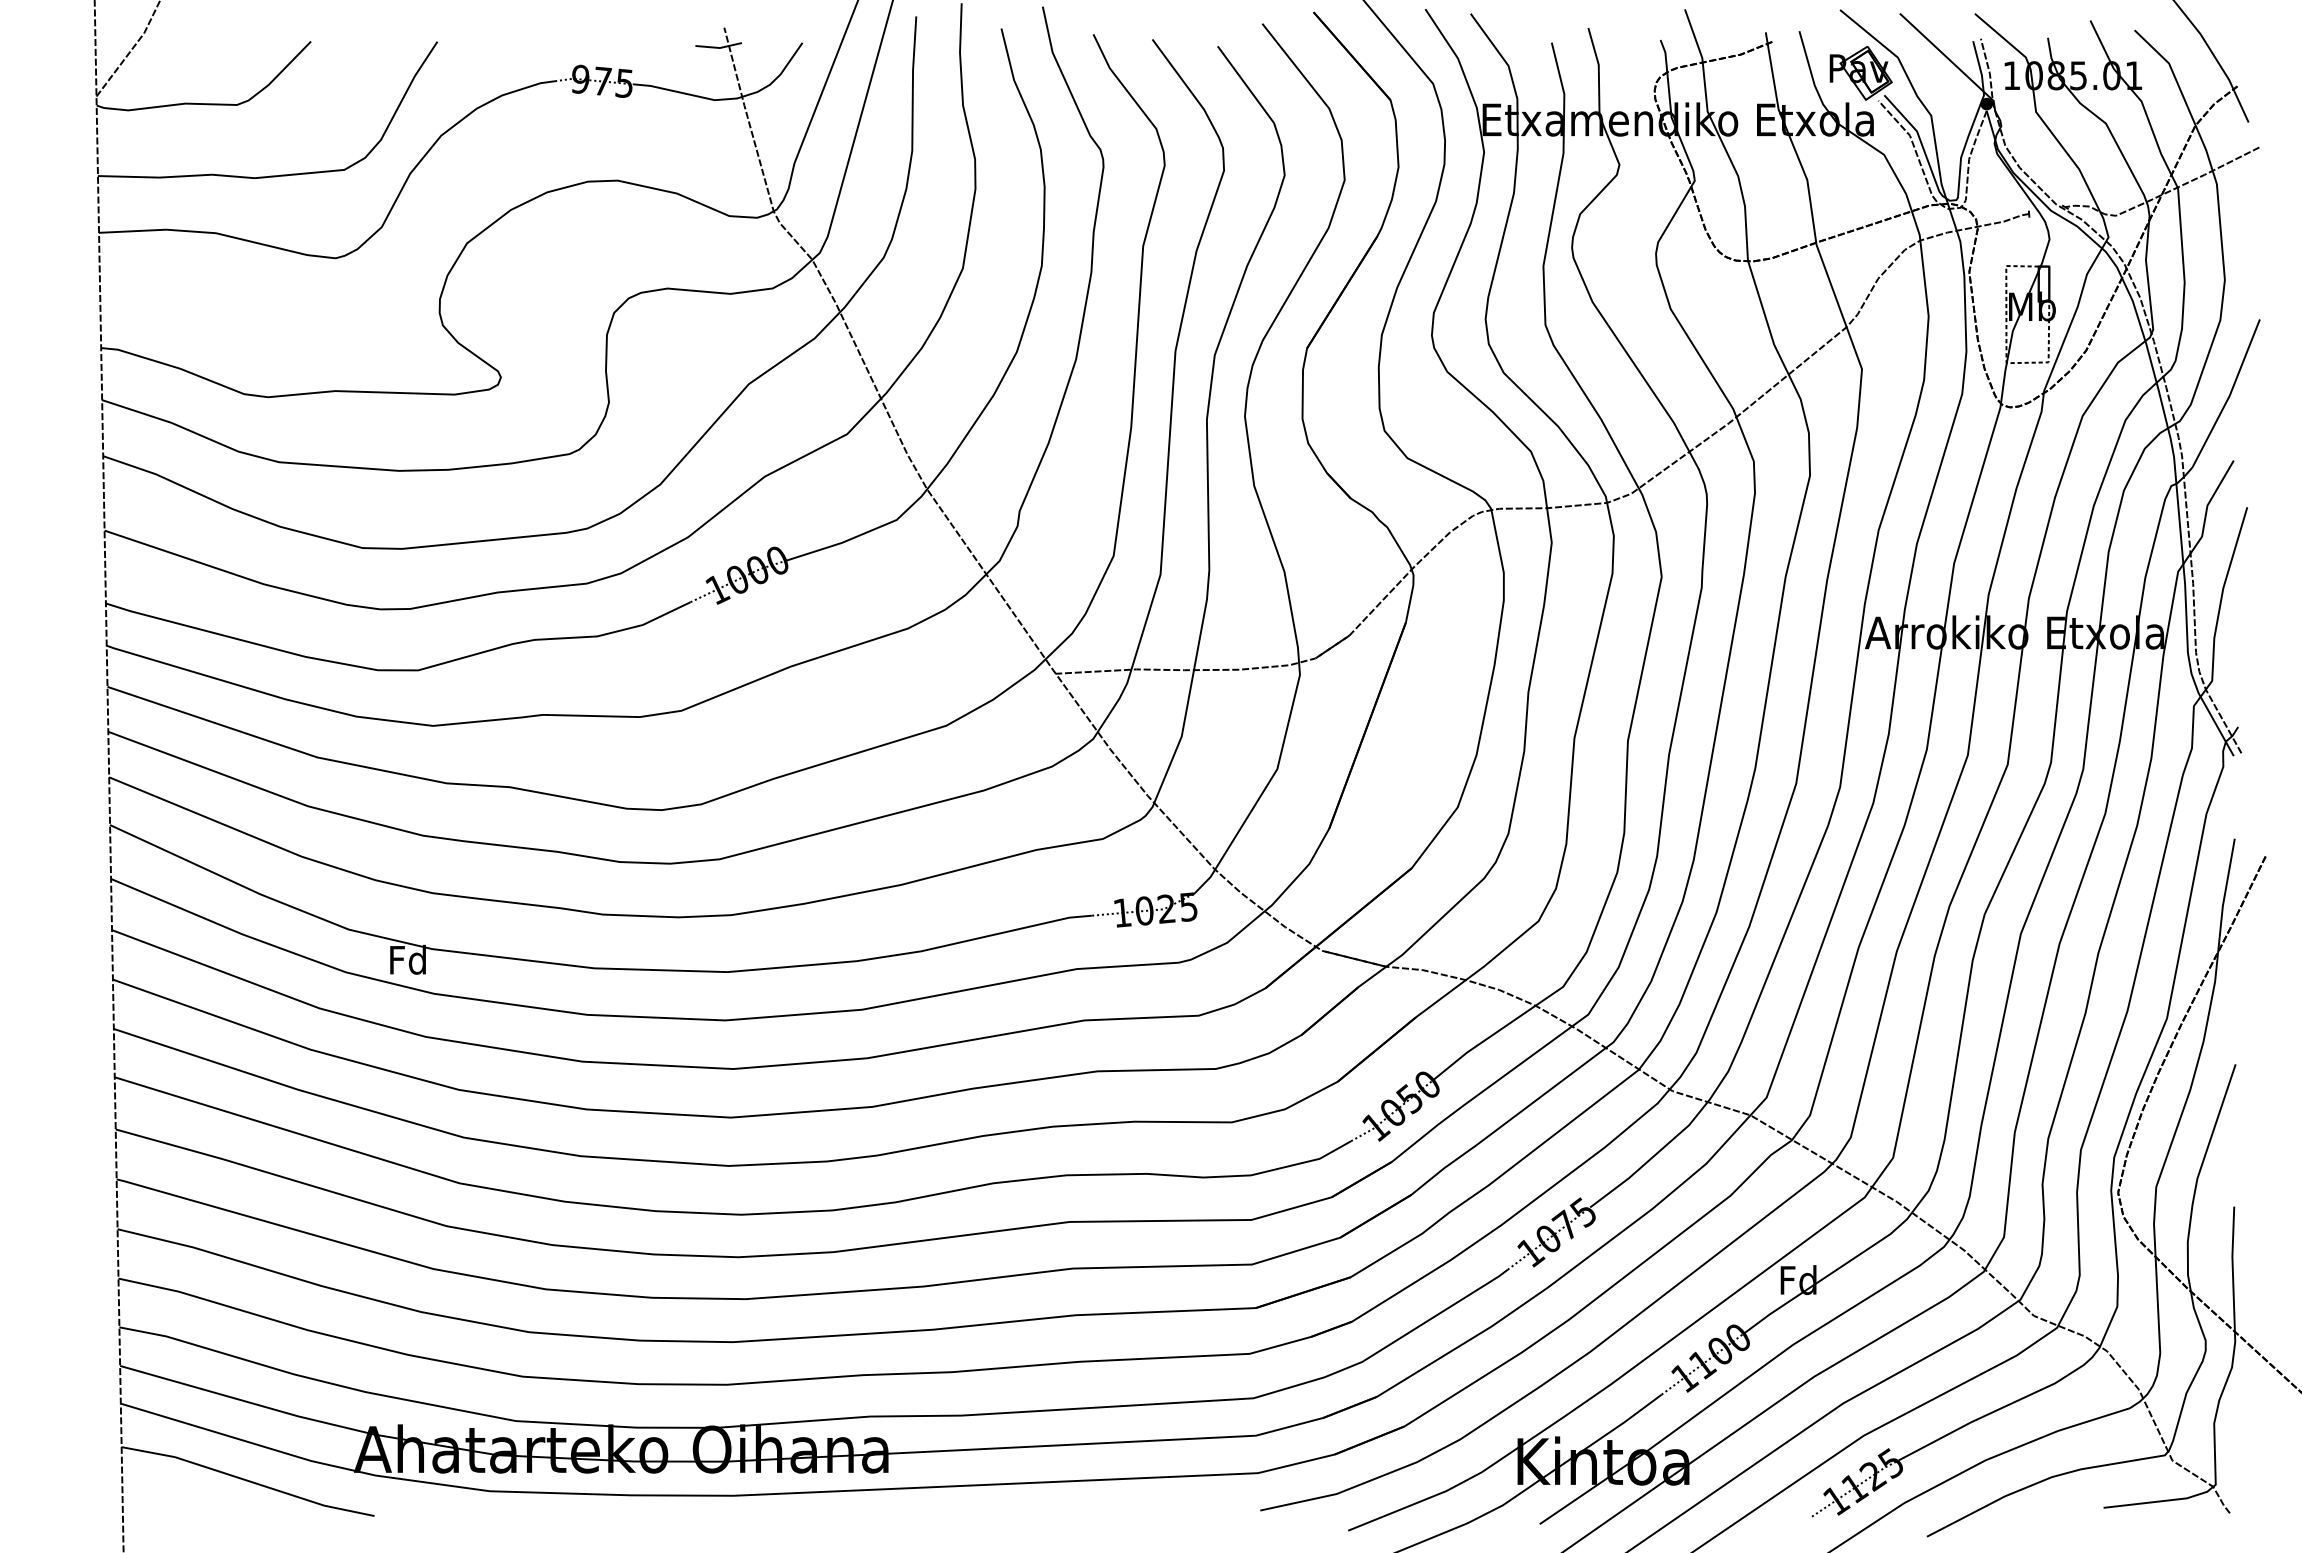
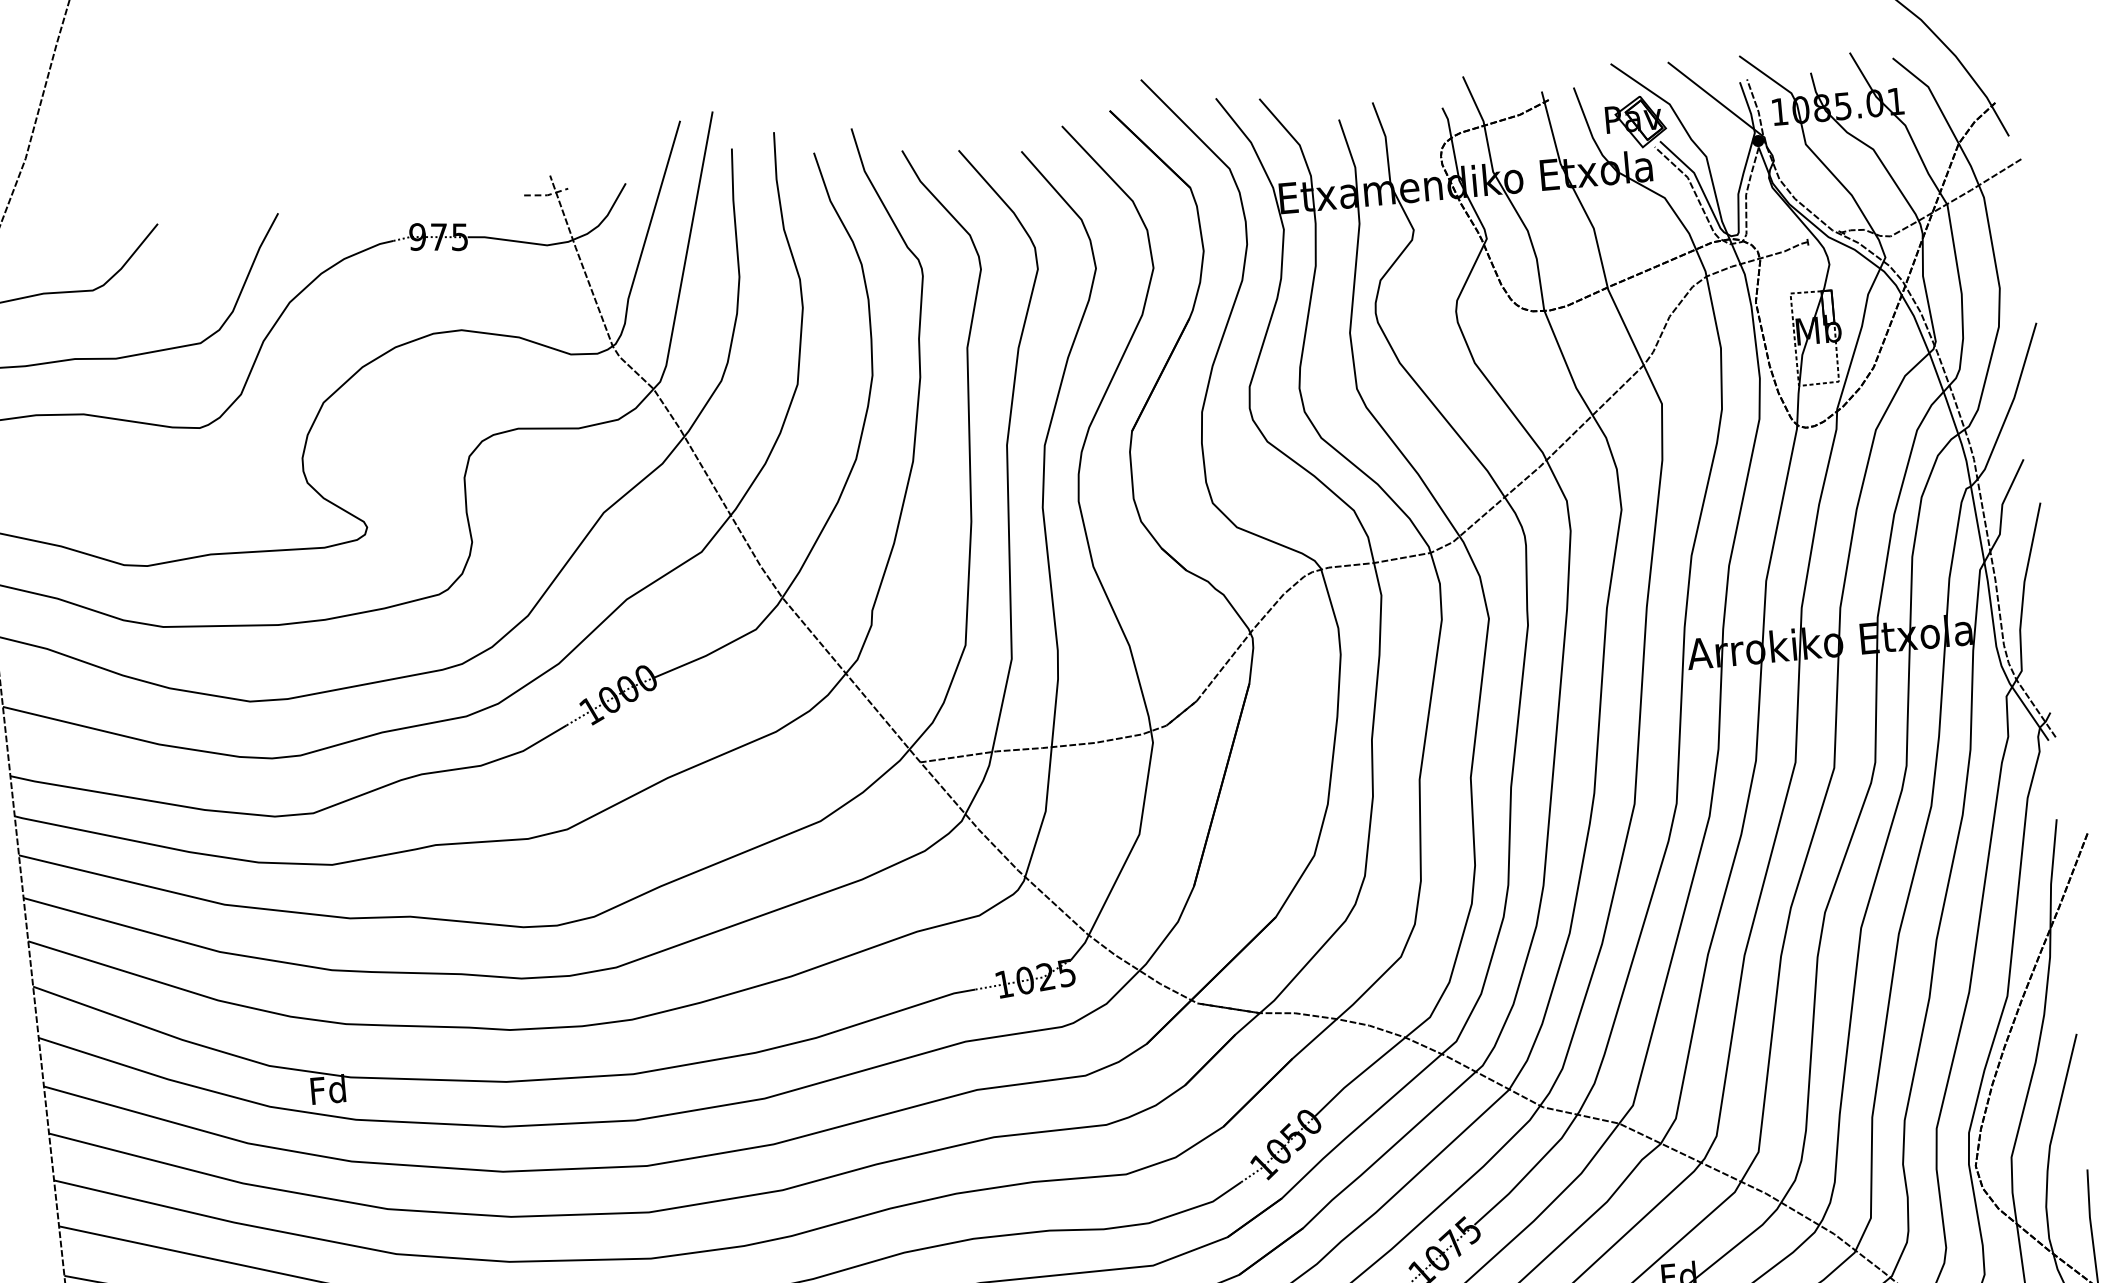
line: (719, 48) -> (547, 195), solid -> dashed

